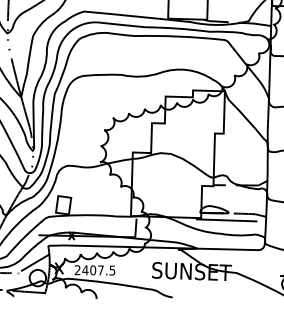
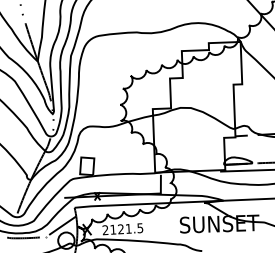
text: (92, 270) -> (120, 229), 2407.5 -> 2121.5

